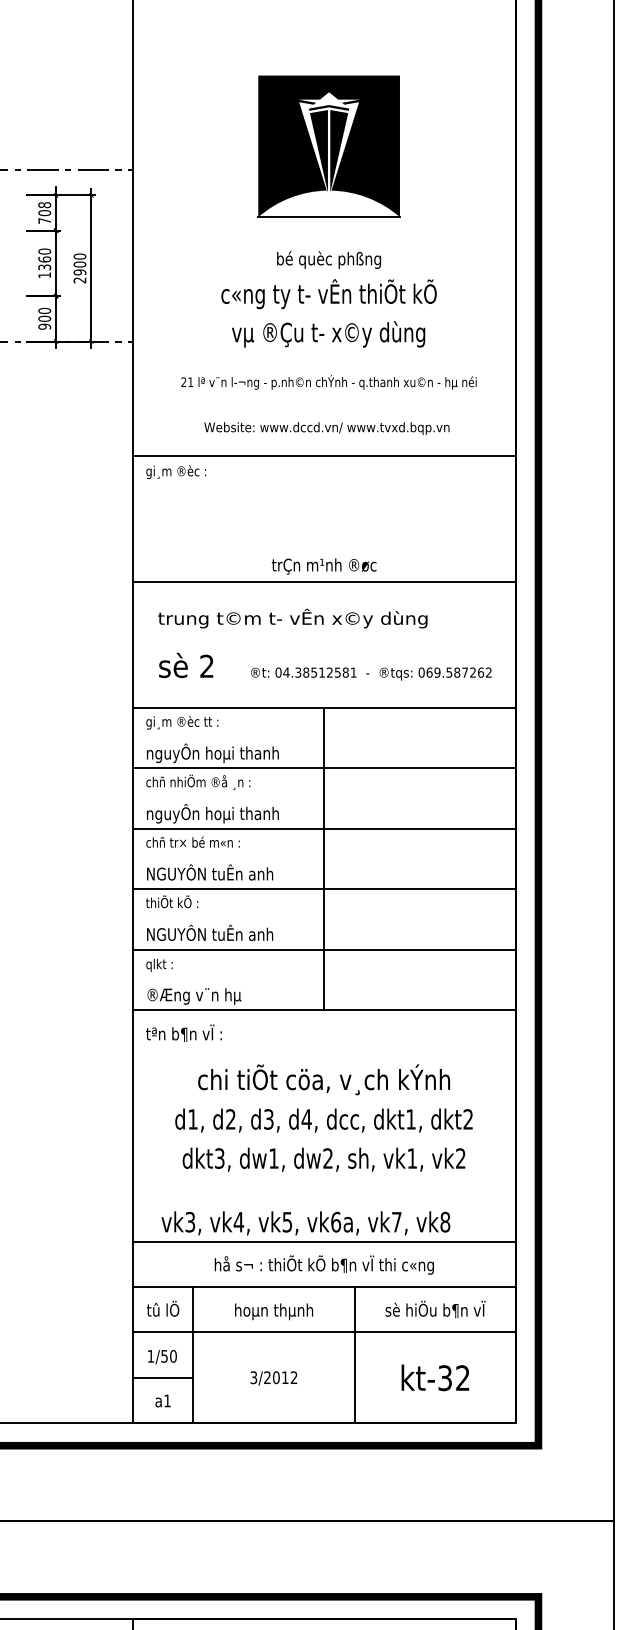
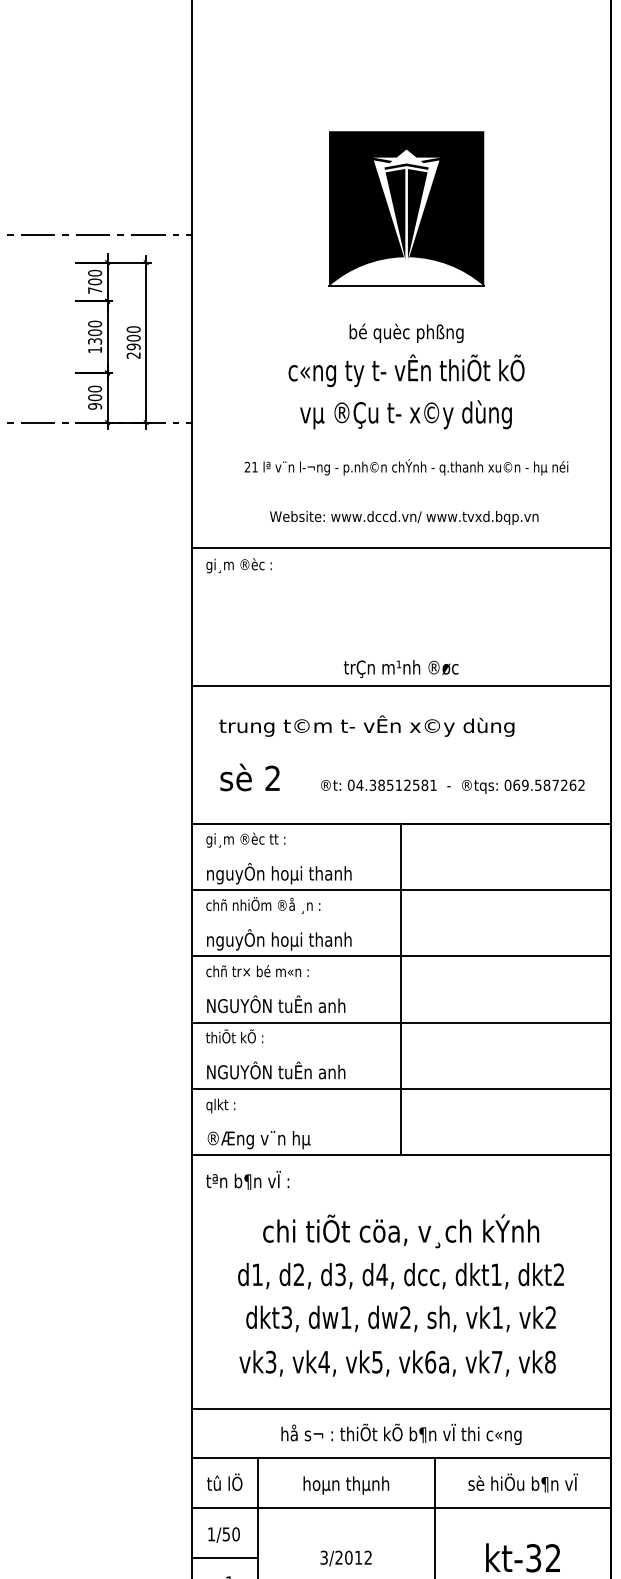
text: (44, 205) -> (94, 273), 708 -> 700
text: (44, 259) -> (94, 332), 1360 -> 1300
text: (305, 1223) -> (397, 1363), moved

